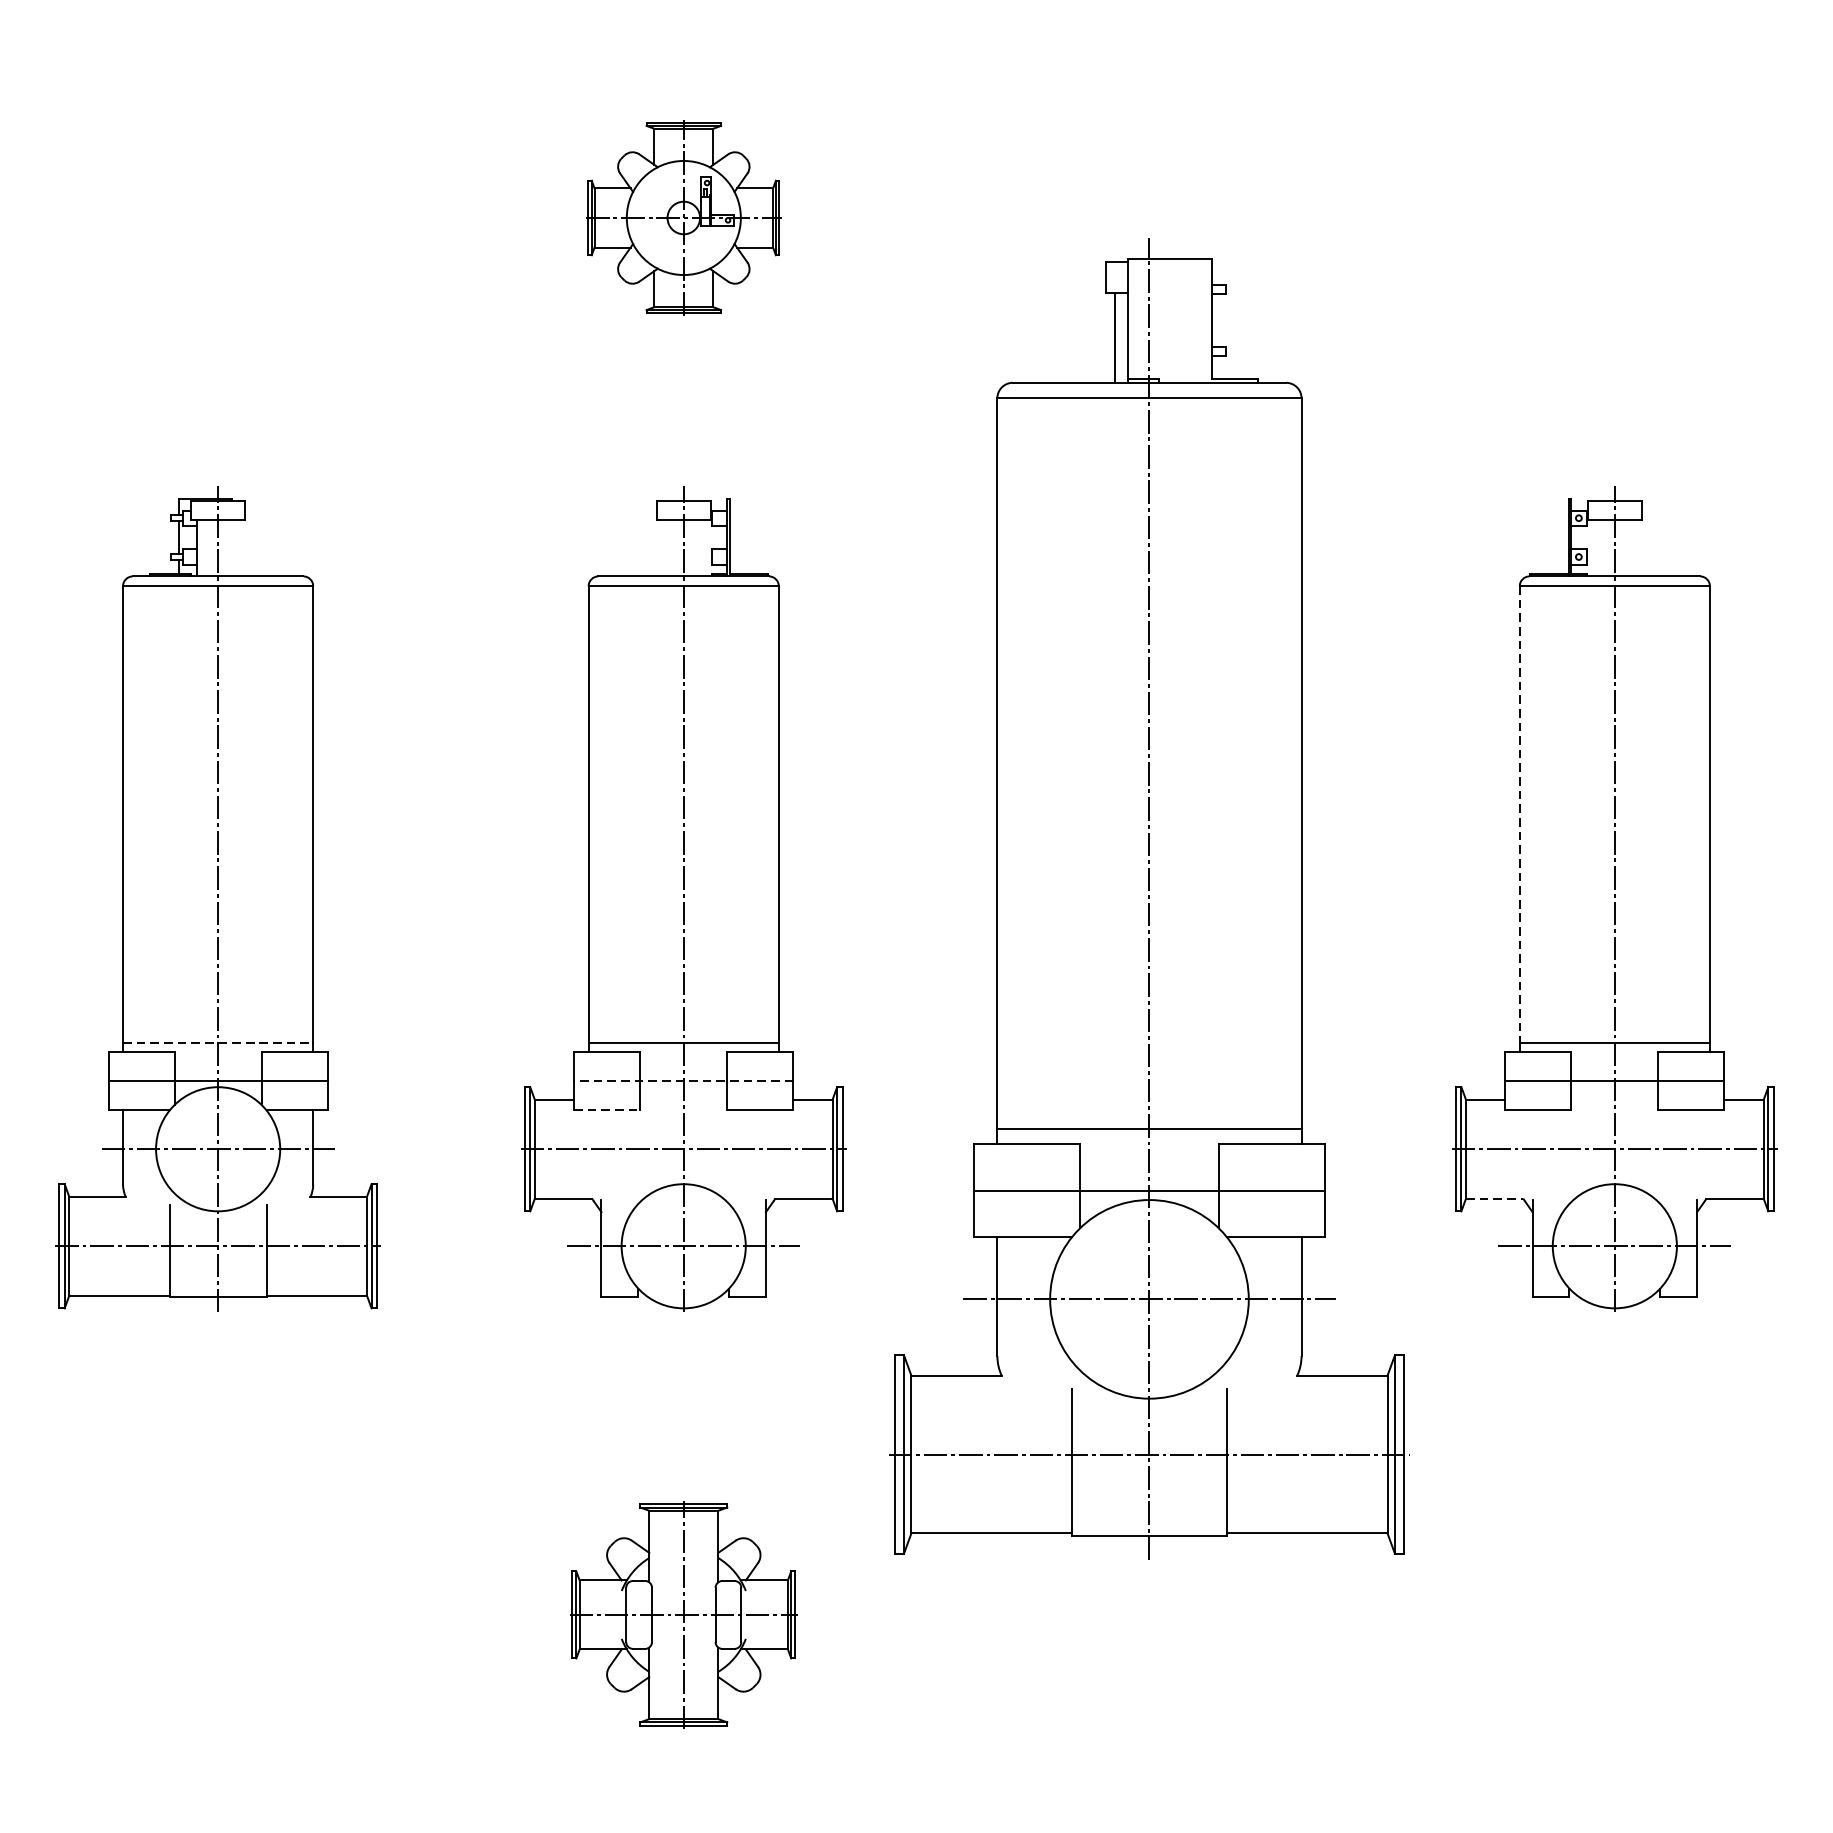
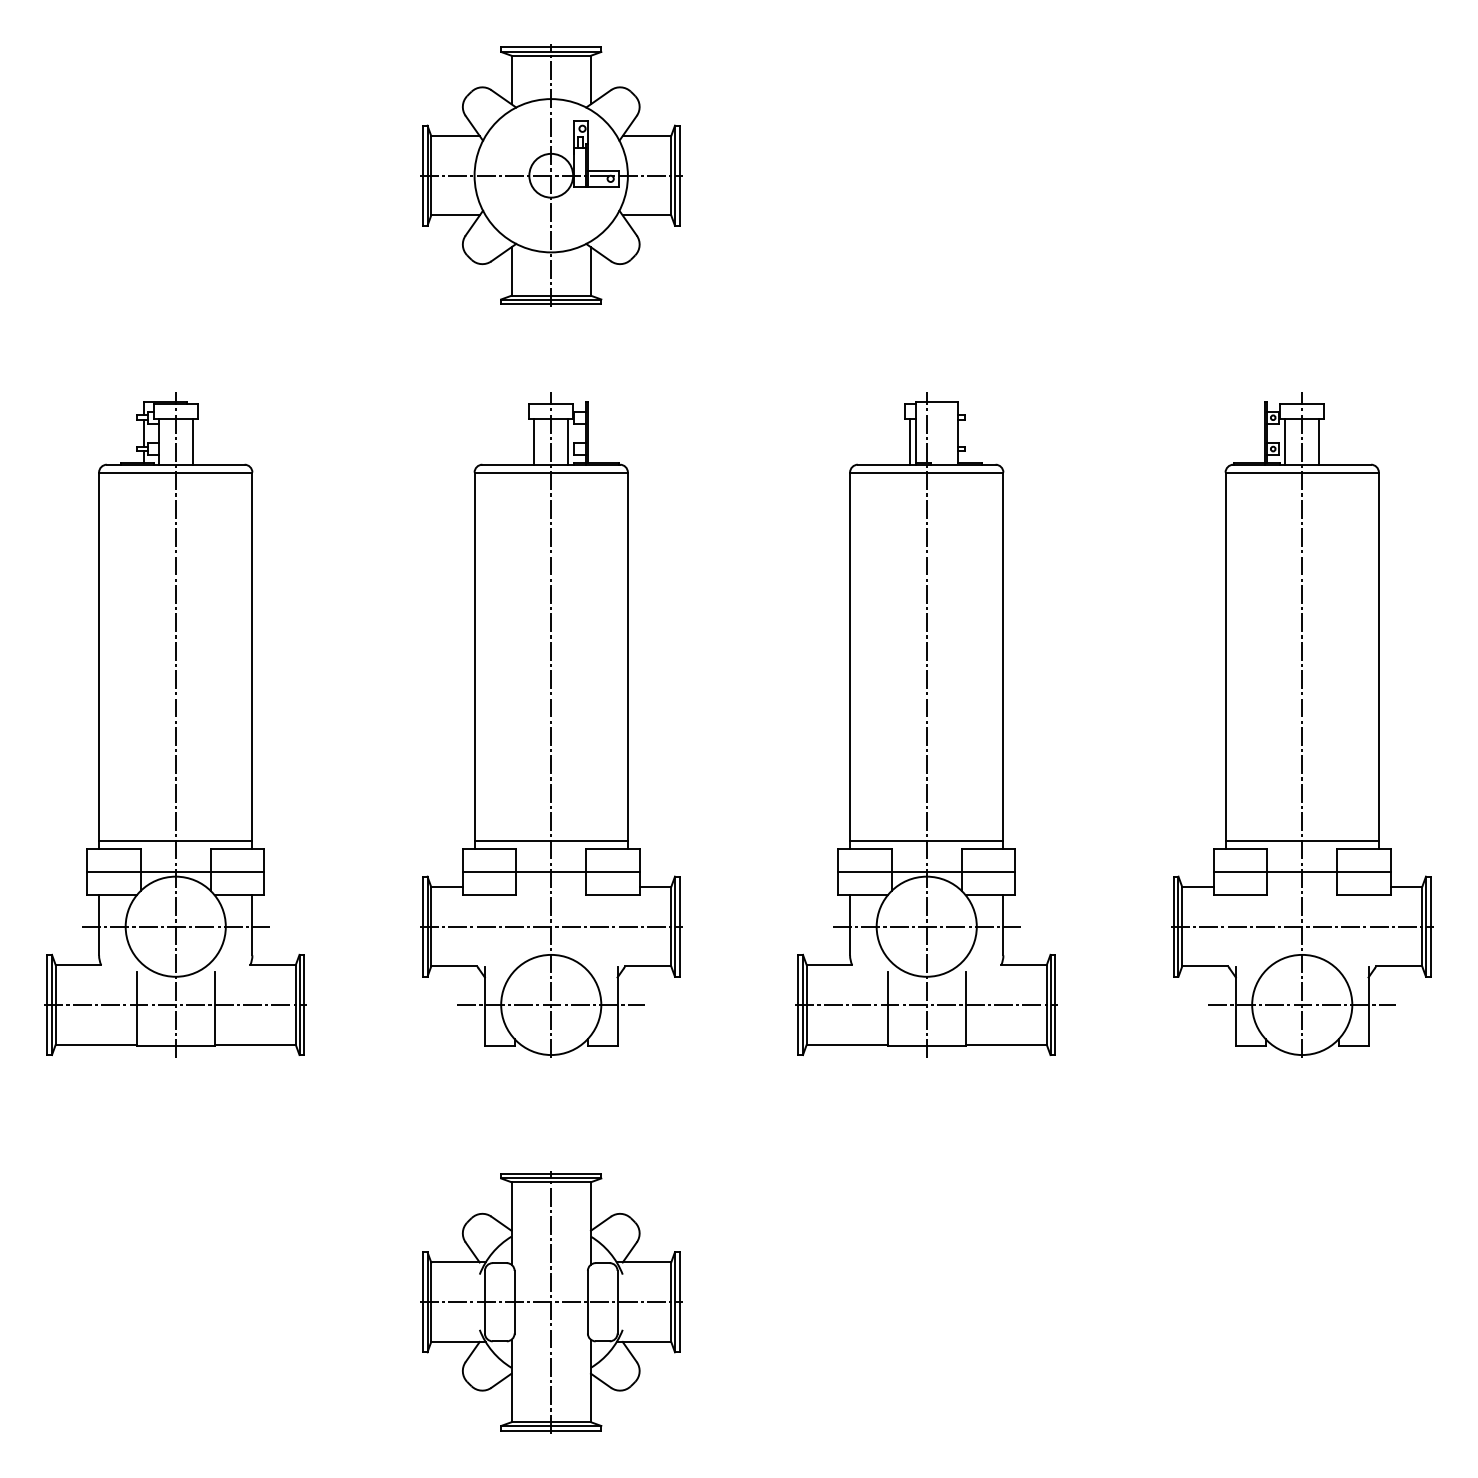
part: (684, 217) -> (551, 175), size x1.67
line: (238, 547) -> (192, 441), added
line: (662, 547) -> (534, 441), added
line: (705, 547) -> (568, 441), added
line: (1594, 547) -> (1285, 441), added
line: (1636, 547) -> (1319, 441), added
line: (1519, 815) -> (1225, 657), dashed -> solid
part: (1148, 898) -> (926, 724), size x0.62
line: (217, 1042) -> (175, 840), dashed -> solid
line: (682, 1080) -> (550, 871), dashed -> solid
line: (607, 1110) -> (489, 895), dashed -> solid
line: (1494, 1198) -> (1205, 966), dashed -> solid
part: (684, 1615) -> (551, 1302), size x1.43

